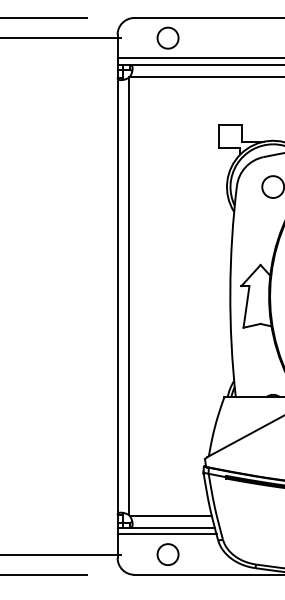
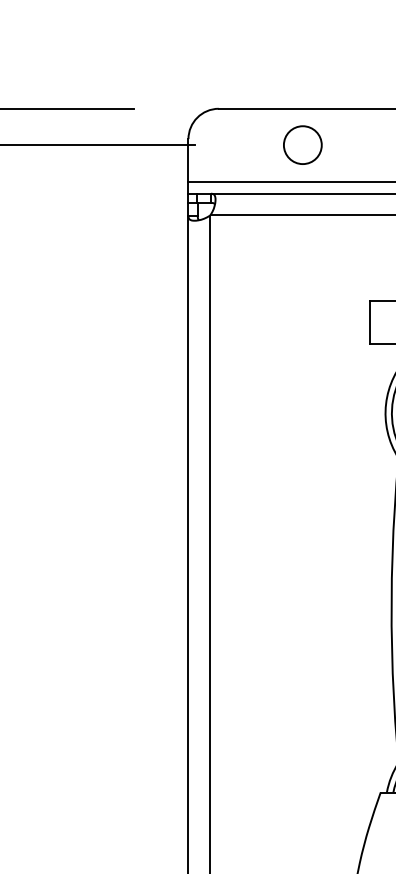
circle: (167, 37) -> (301, 143), moved

